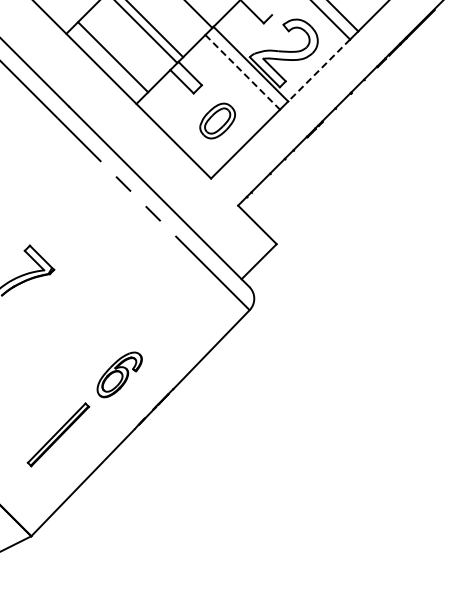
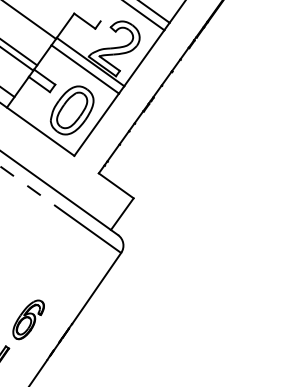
line: (319, 70) -> (144, 58), dashed -> solid
line: (242, 72) -> (85, 69), dashed -> solid
part: (217, 120) -> (71, 110), size x1.67

